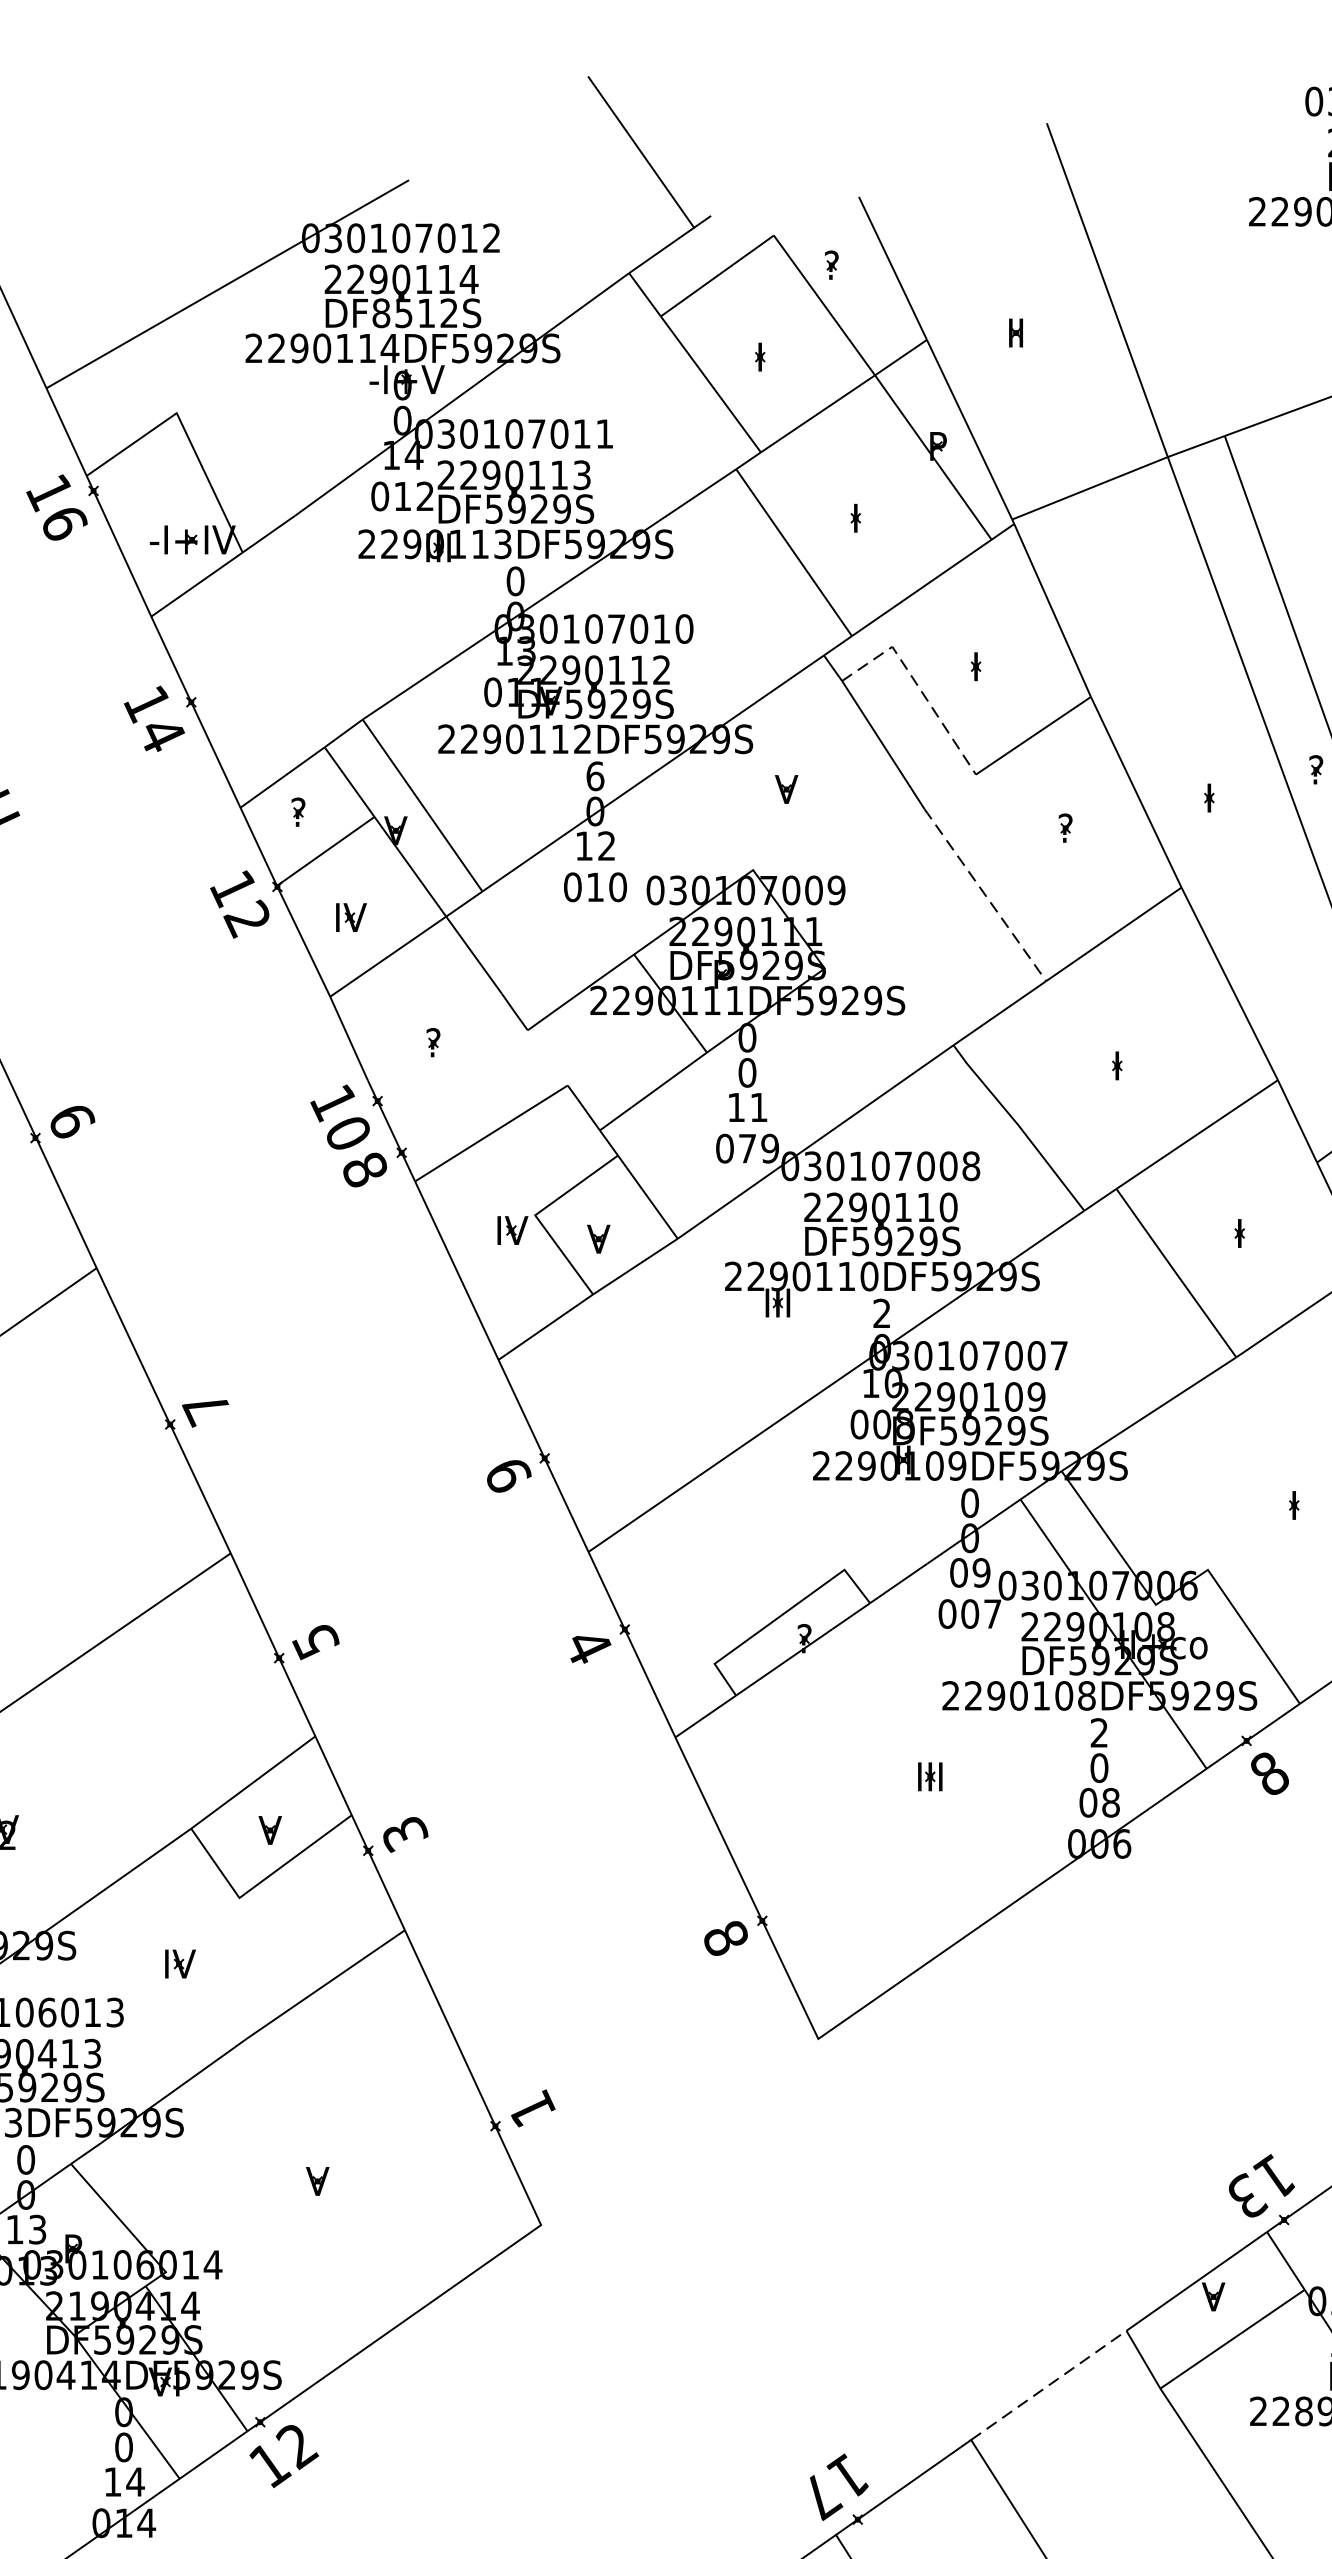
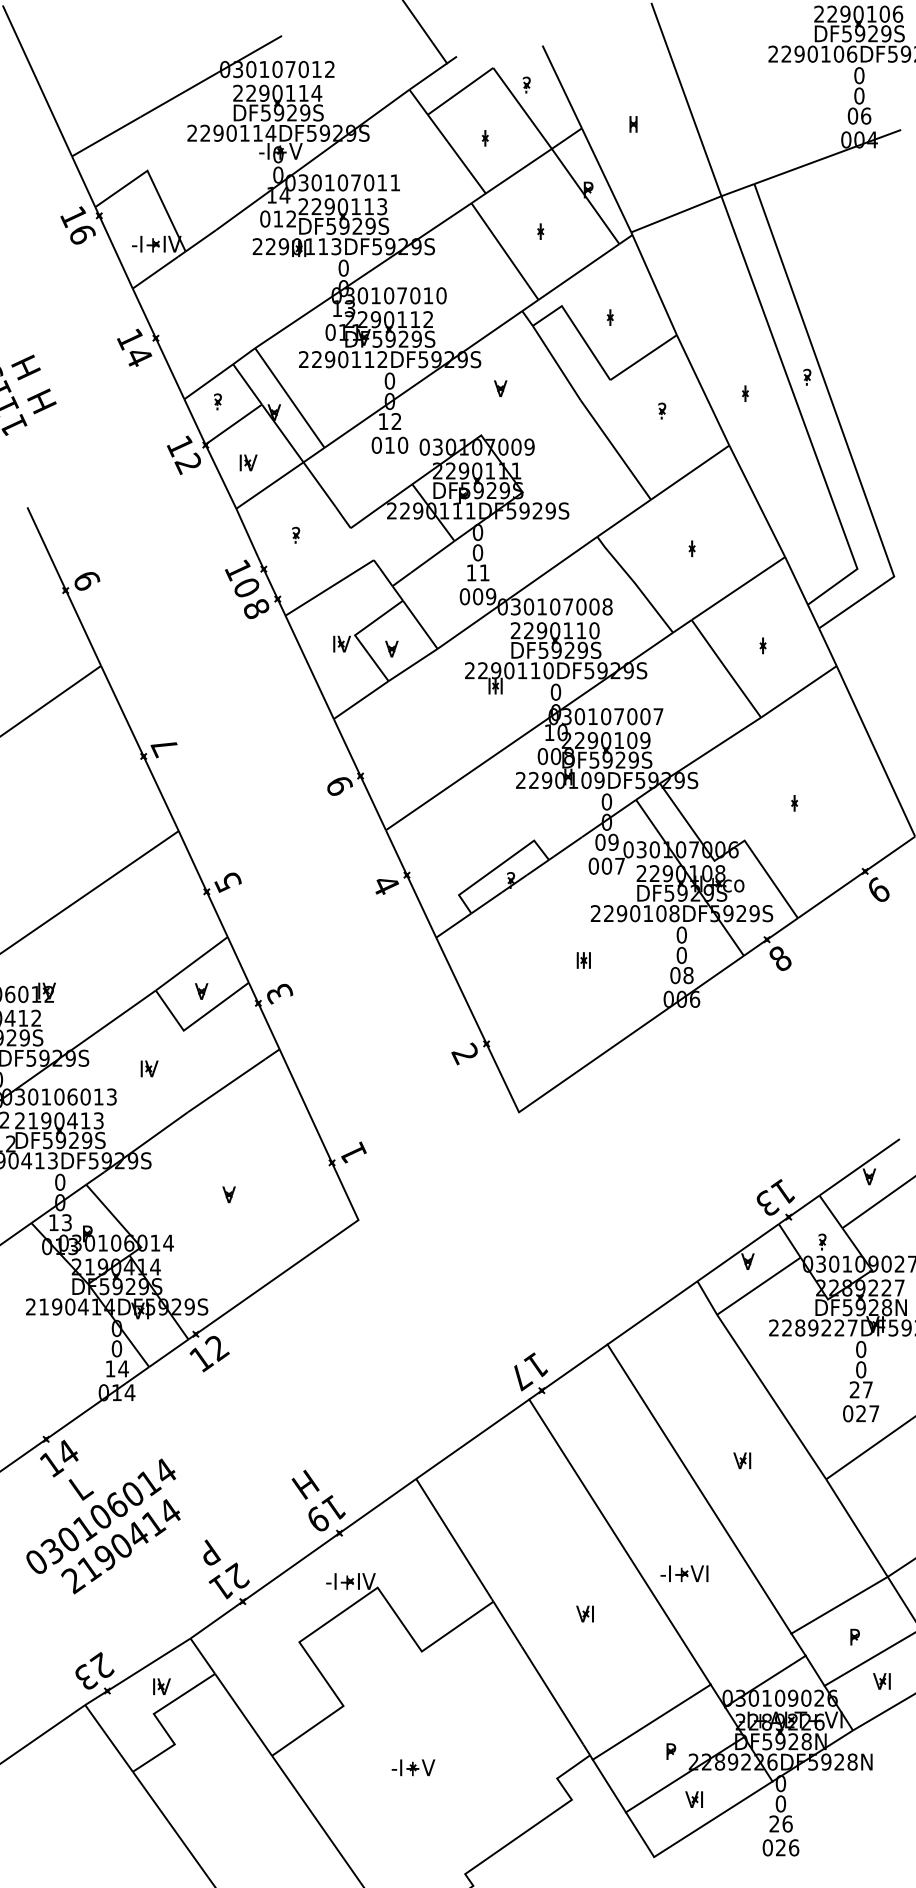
text: (415, 312) -> (285, 112), DF8512S -> DF5929S
line: (917, 683) -> (576, 327), dashed -> solid
text: (594, 775) -> (389, 380), 6 -> 0
line: (984, 894) -> (615, 449), dashed -> solid
text: (748, 1148) -> (478, 596), 079 -> 009
text: (881, 1312) -> (555, 691), 2 -> 0
text: (1098, 1731) -> (681, 934), 2 -> 0
text: (724, 1937) -> (464, 1053), 8 -> 2
line: (1048, 2384) -> (652, 1312), dashed -> solid

